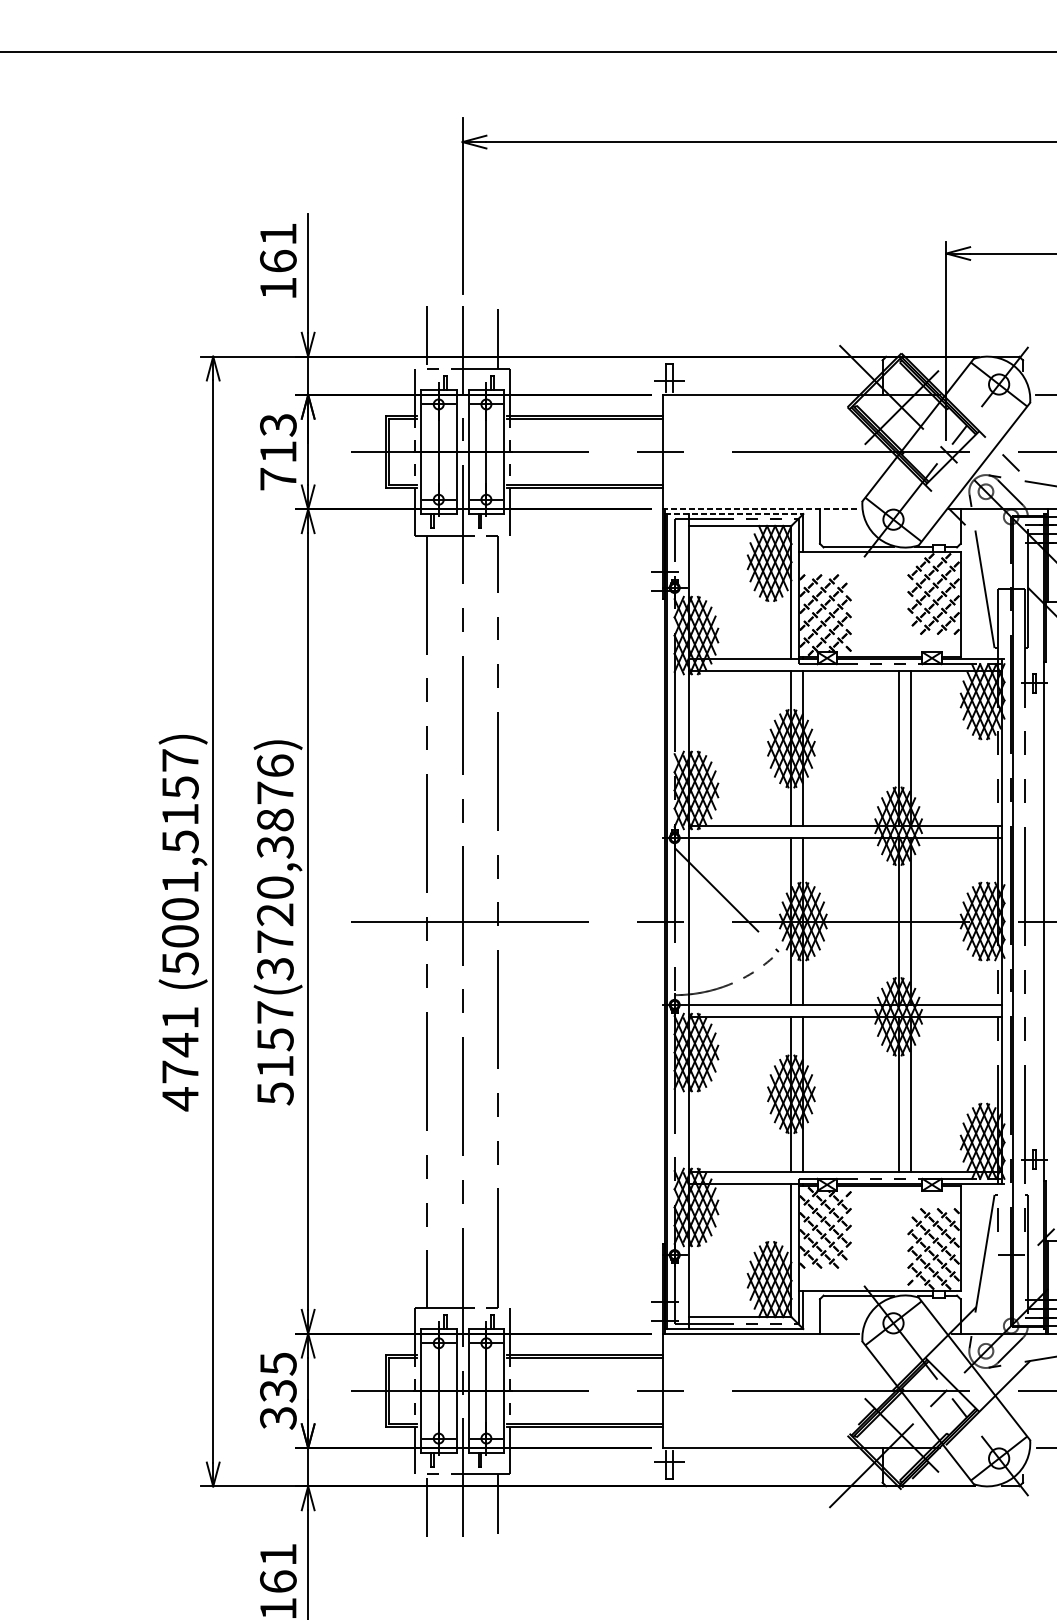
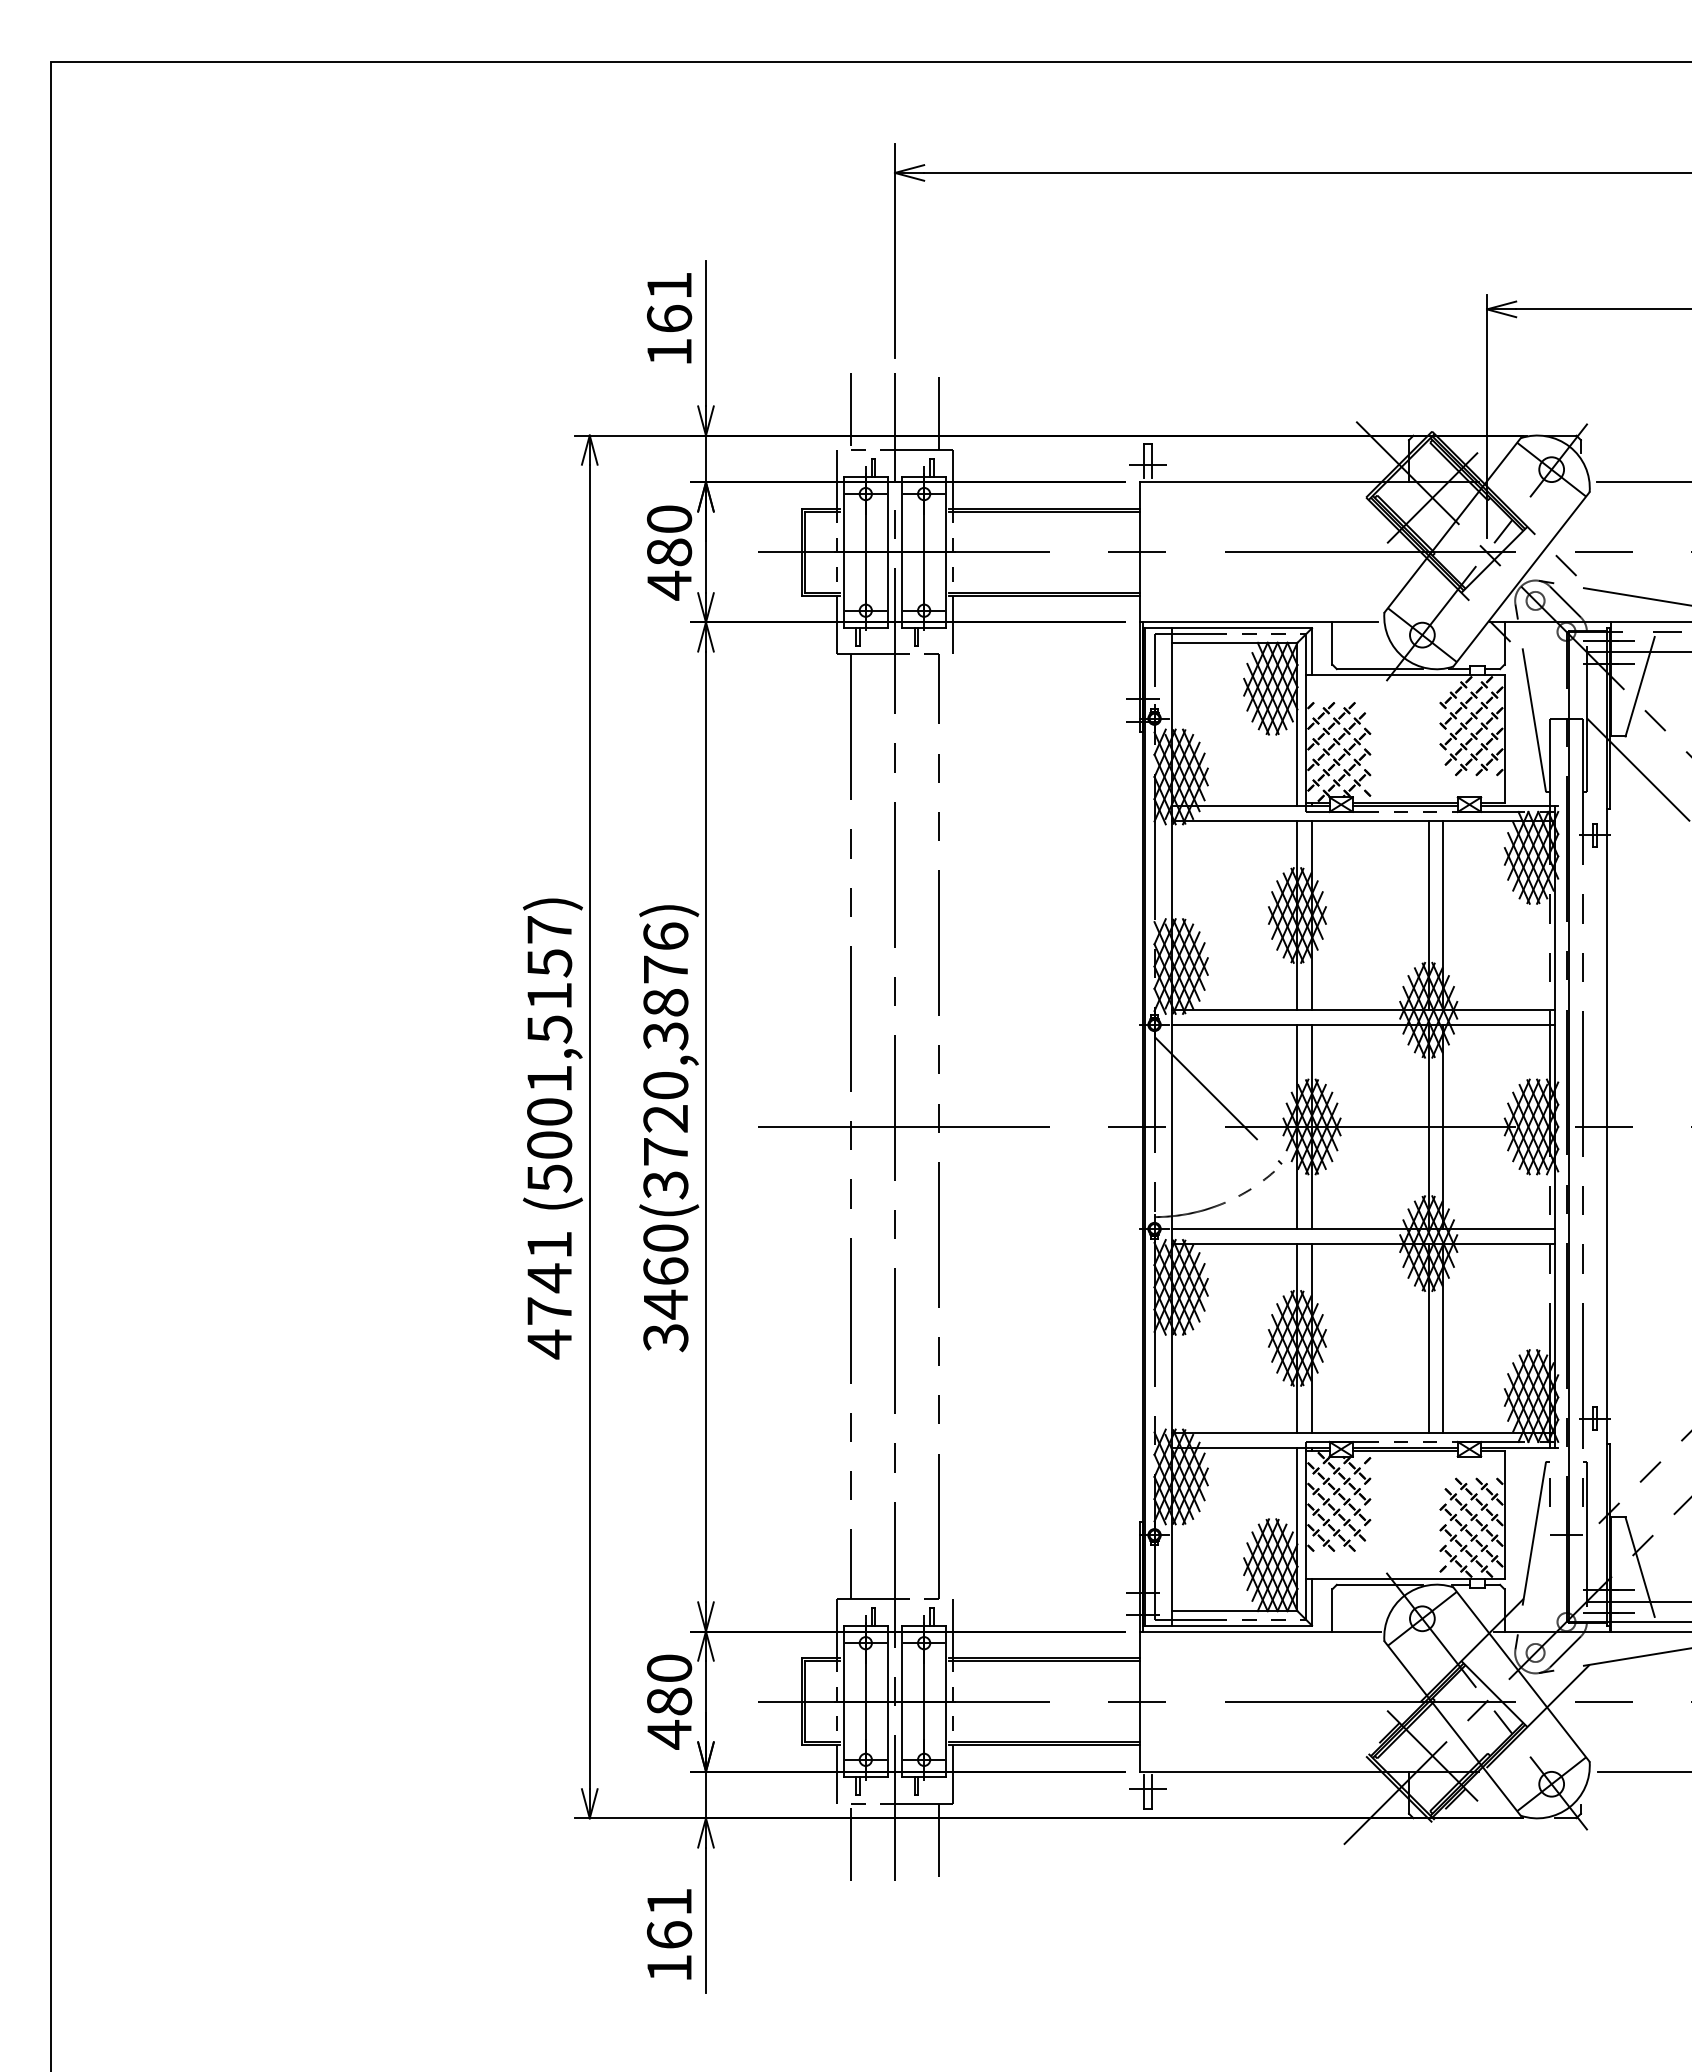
text: (278, 452) -> (669, 552), 713 -> 480
line: (759, 509) -> (1258, 622), dashed -> solid
line: (734, 514) -> (1227, 628), dashed -> solid
text: (275, 1052) -> (665, 1287), 5157(3720,3876) -> 3460(3720,3876)
text: (278, 1390) -> (669, 1701), 335 -> 480

